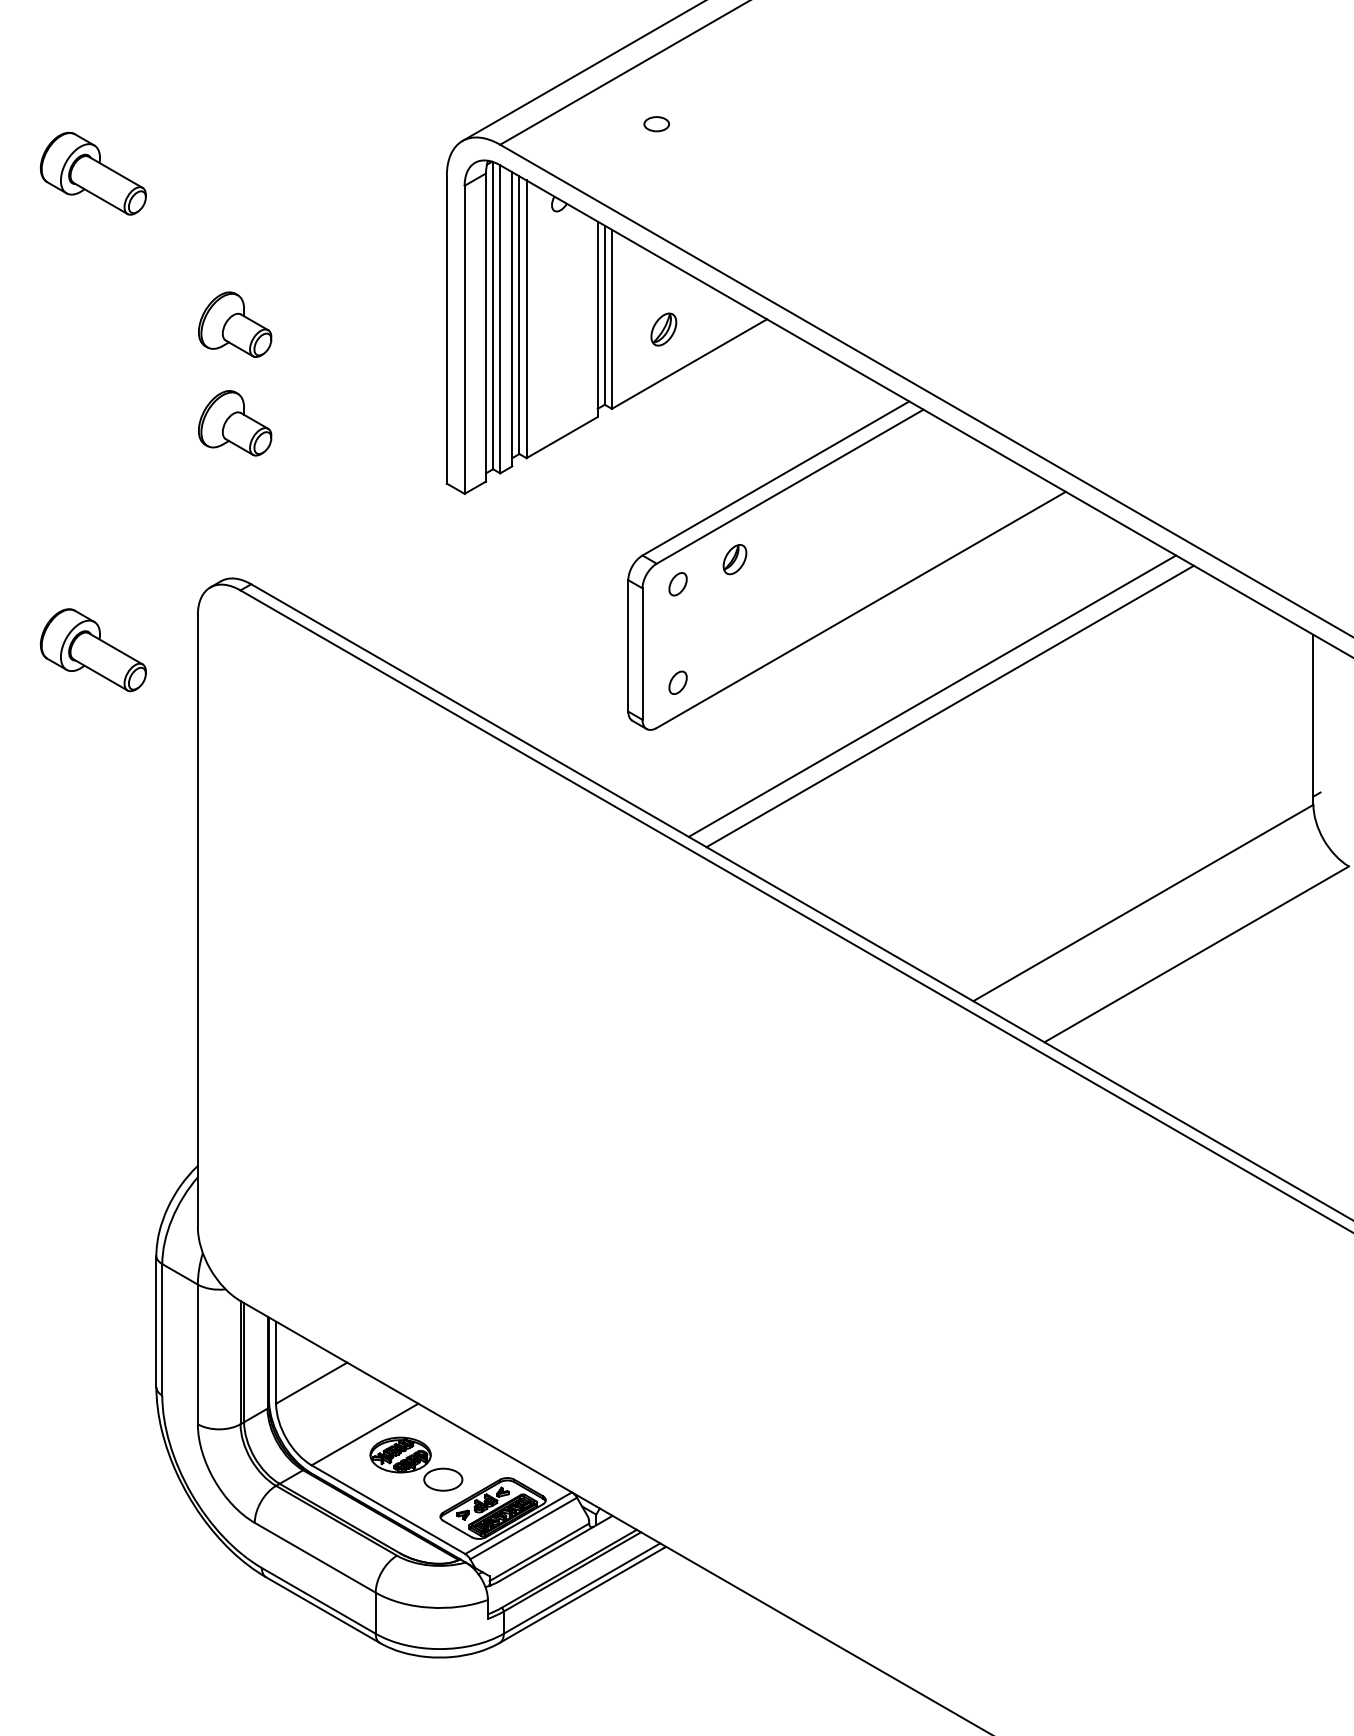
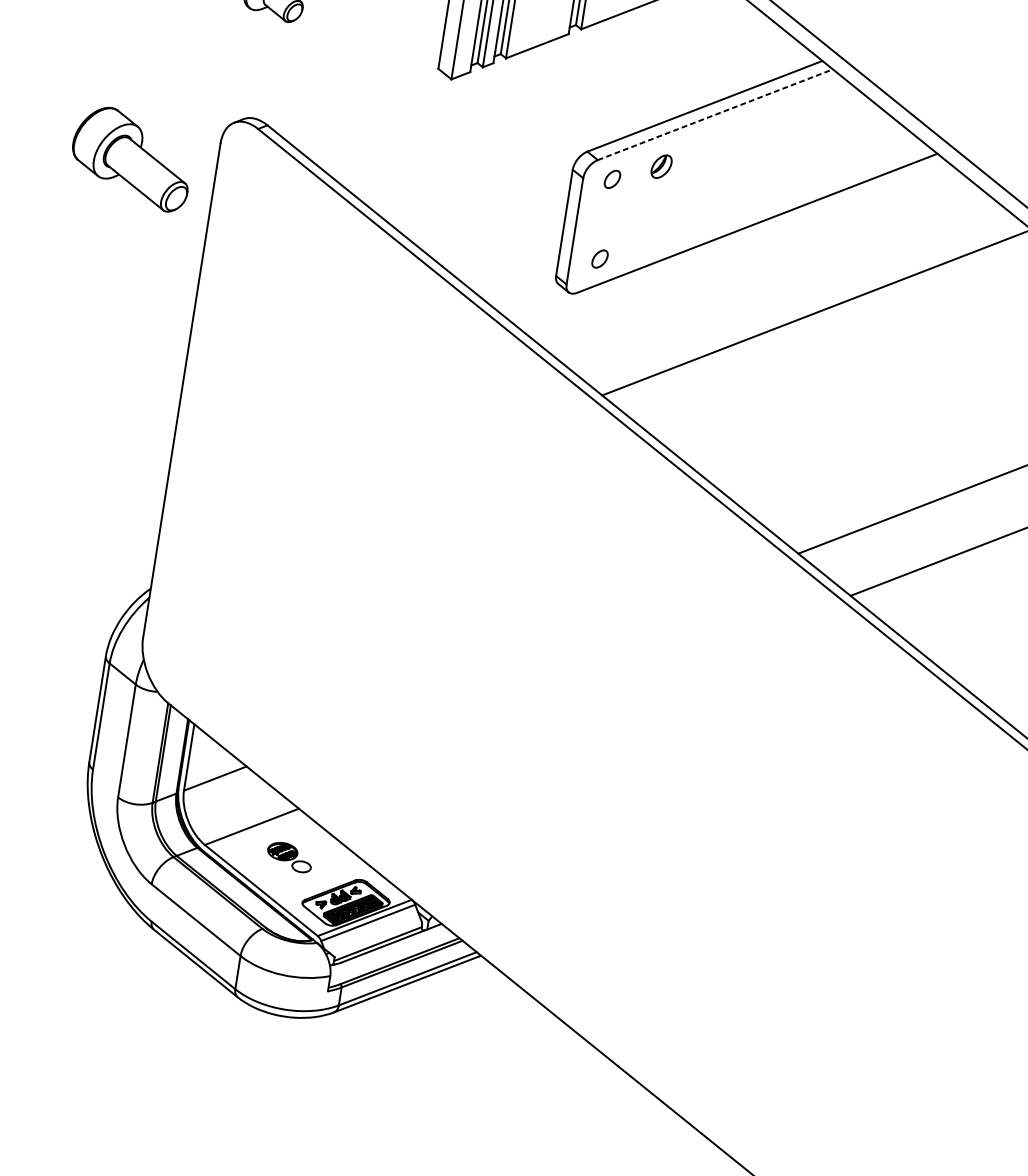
line: (790, 486) -> (715, 114), solid -> dashed
part: (92, 650) -> (130, 158), size x1.4
line: (932, 695) -> (803, 301), removed
part: (416, 1463) -> (289, 856), size x0.6

